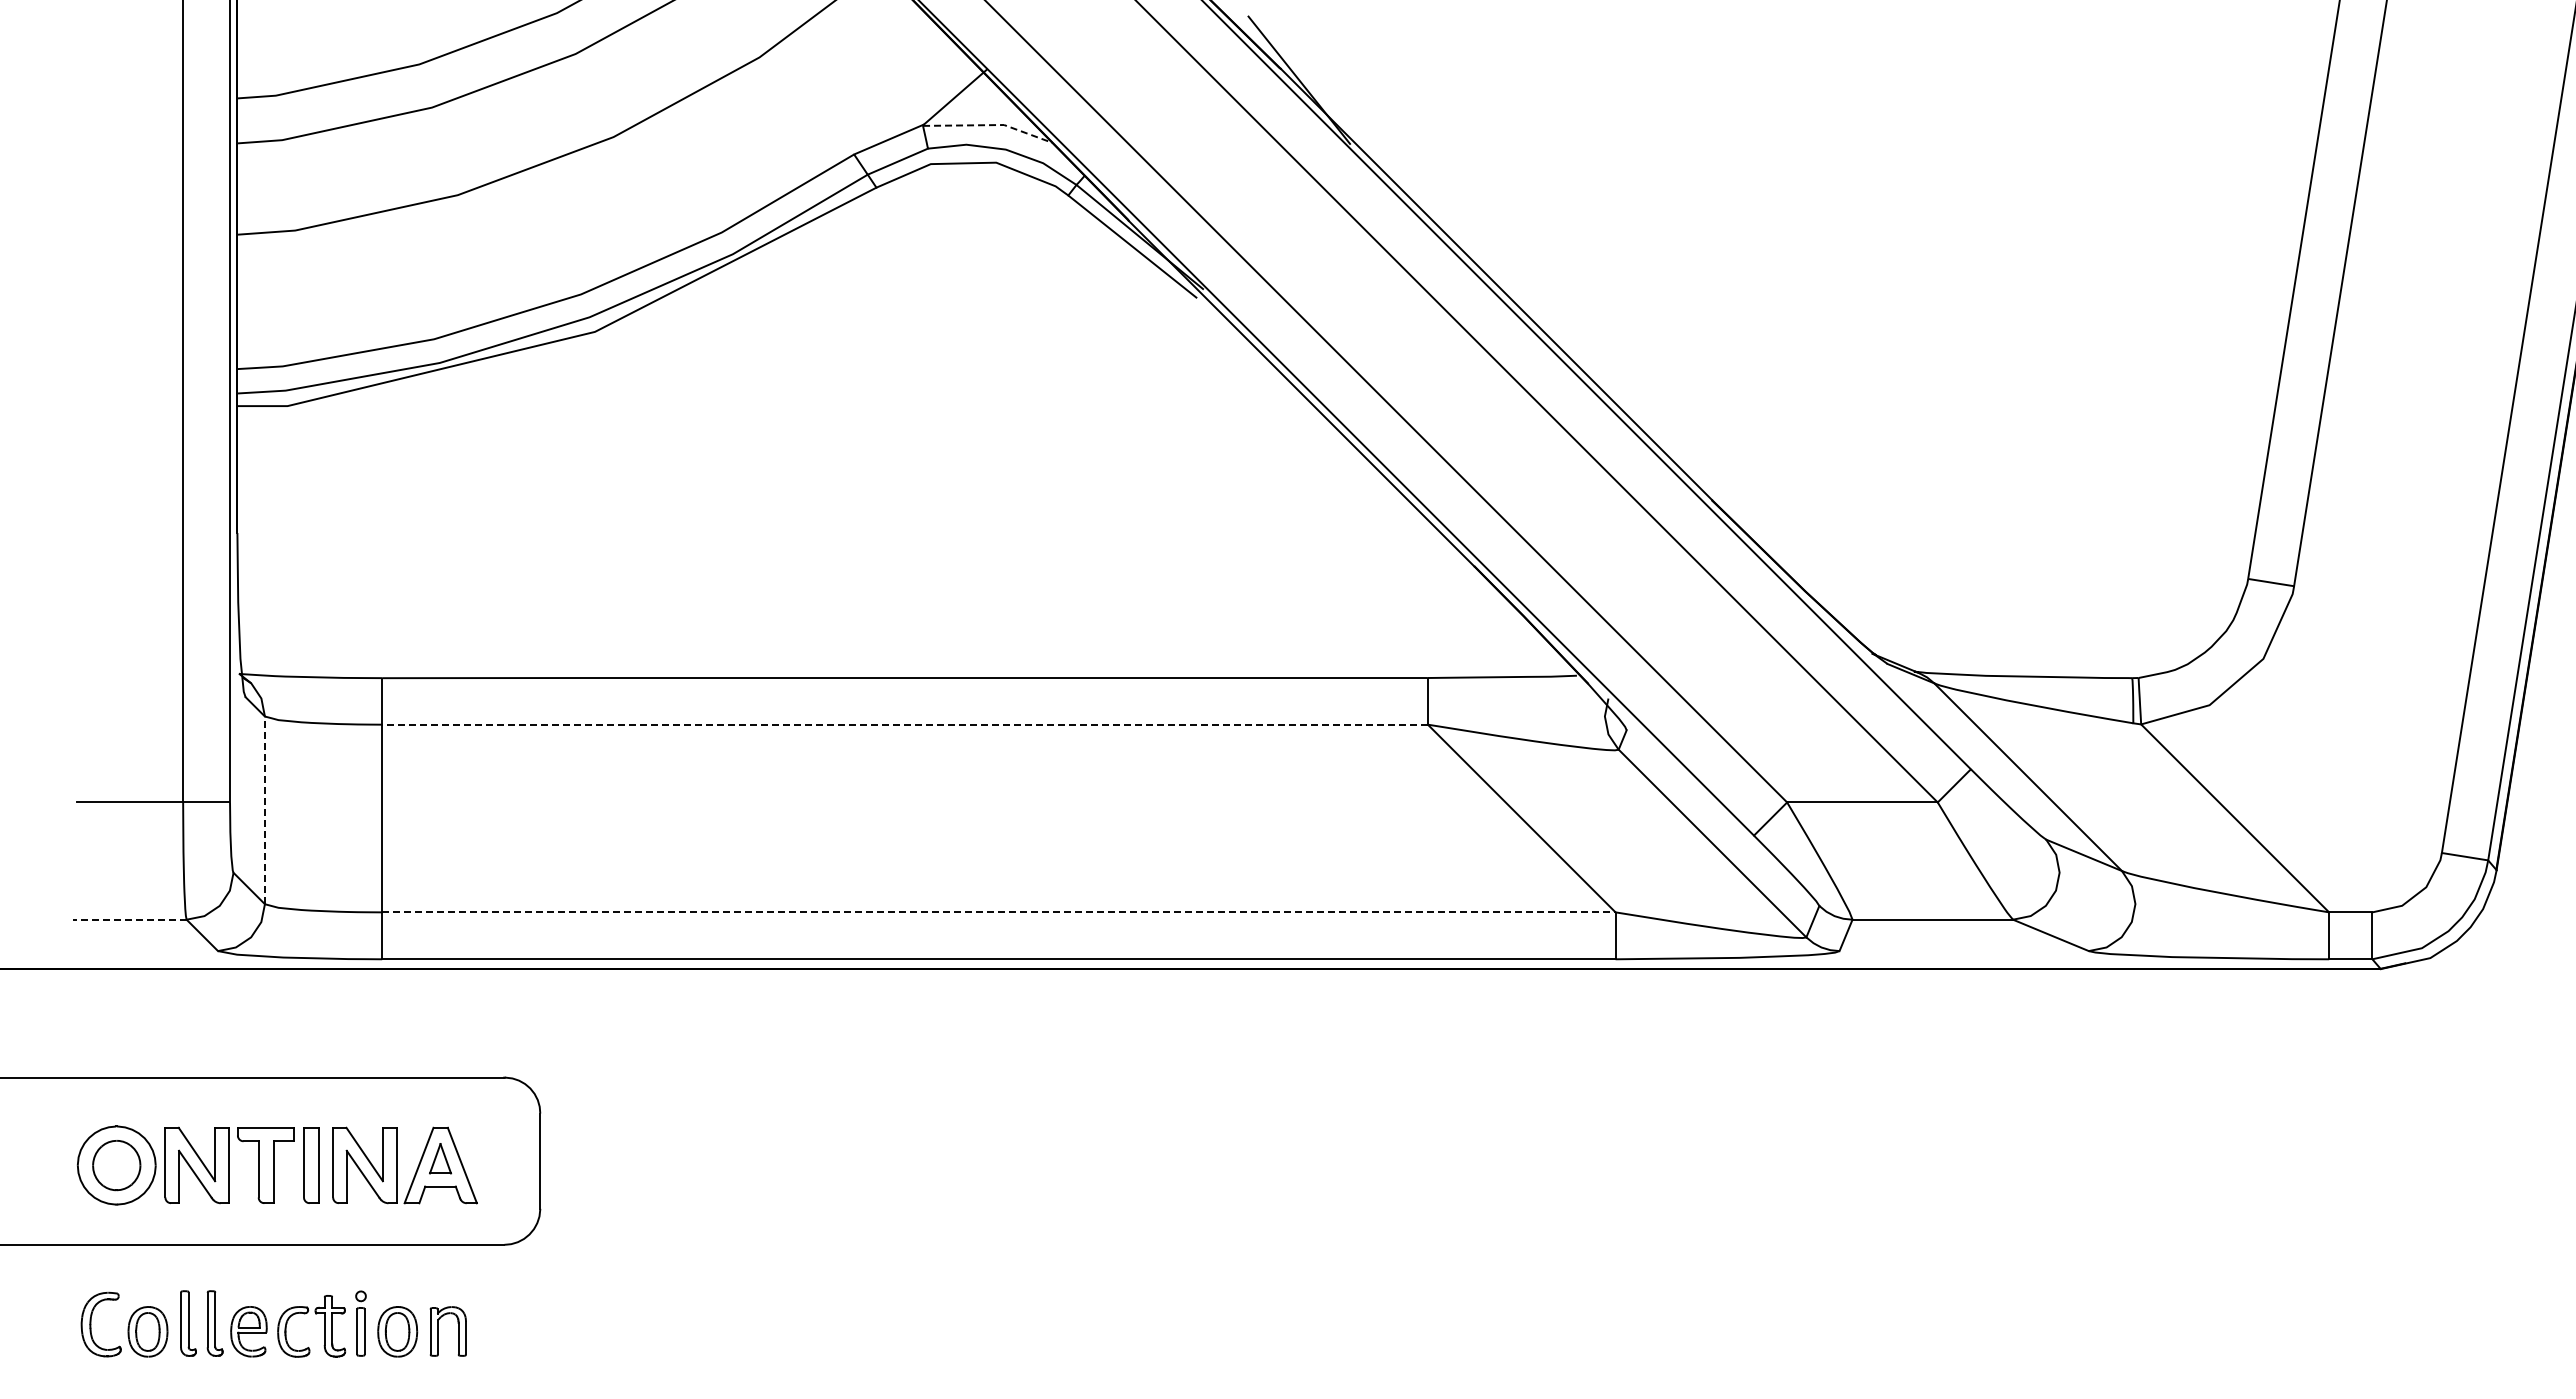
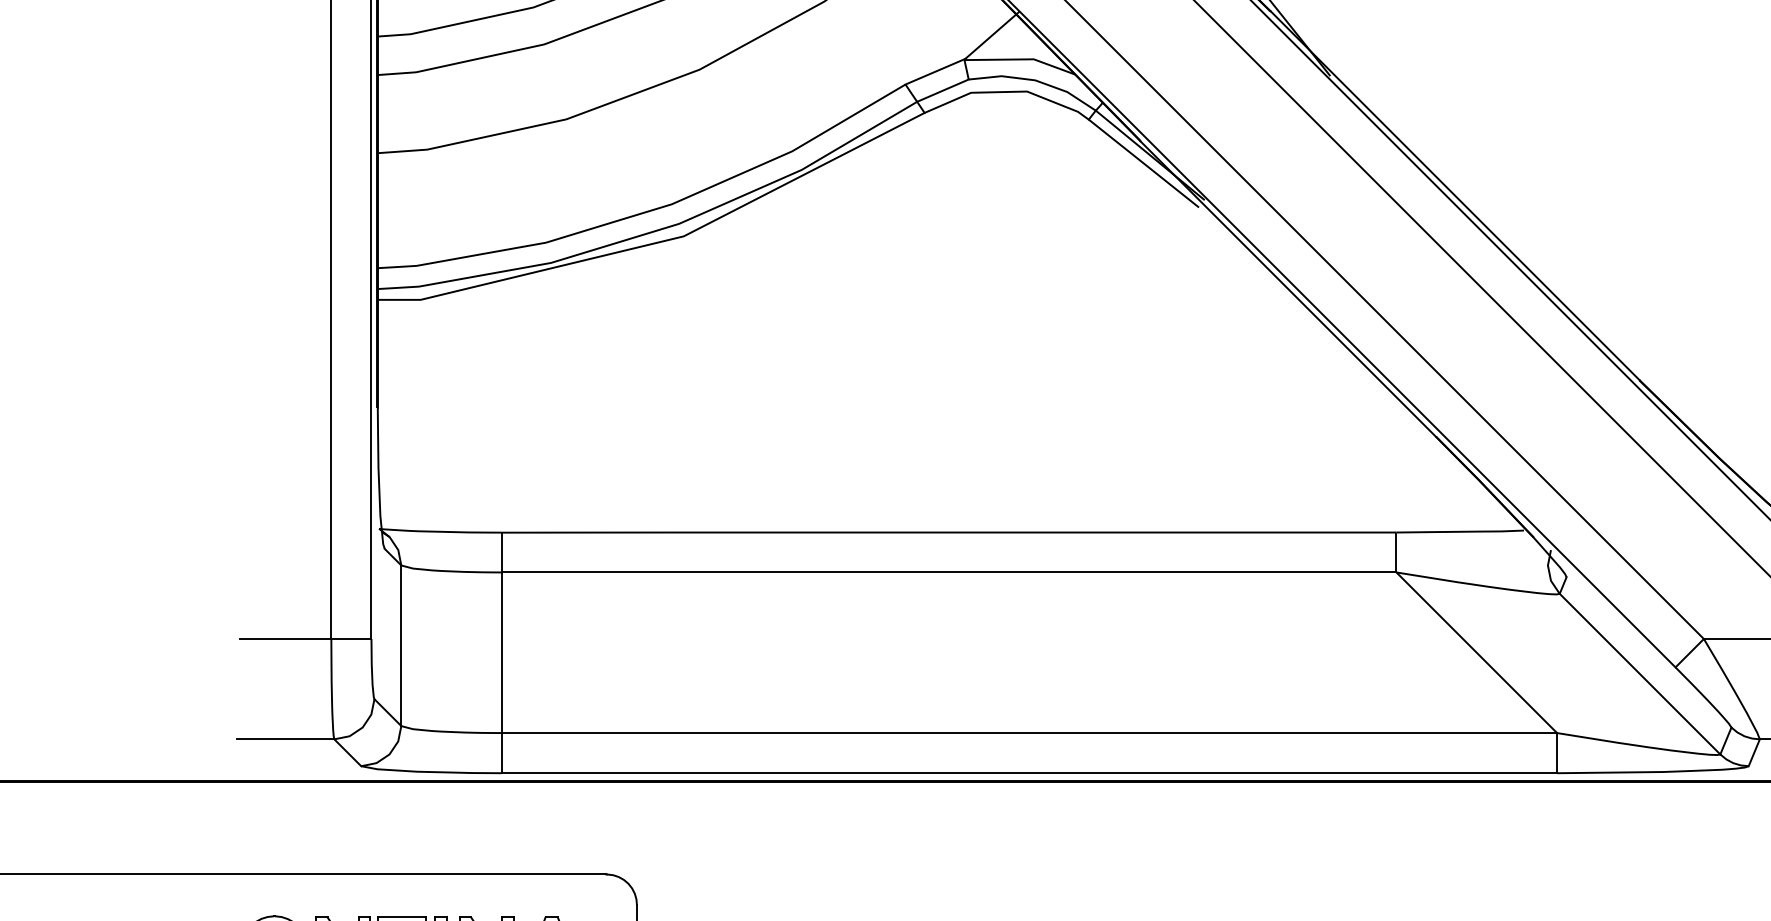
line: (989, 125) -> (1021, 59), dashed -> solid
line: (905, 724) -> (949, 572), dashed -> solid
line: (264, 810) -> (400, 645), dashed -> solid
line: (998, 912) -> (1029, 733), dashed -> solid
line: (129, 919) -> (285, 739), dashed -> solid

